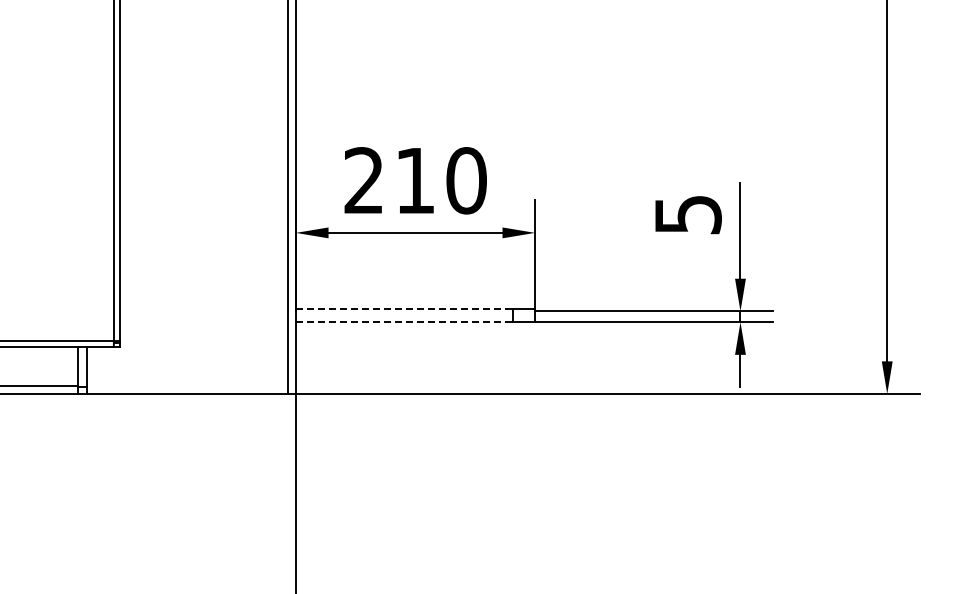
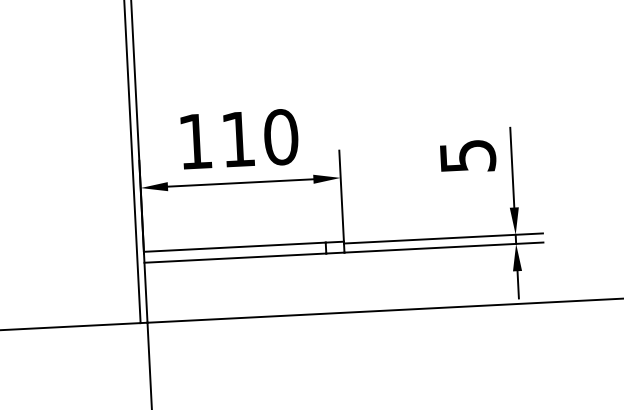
text: (363, 180) -> (194, 141), 210 -> 110
line: (404, 309) -> (234, 247), dashed -> solid
line: (404, 322) -> (235, 258), dashed -> solid

